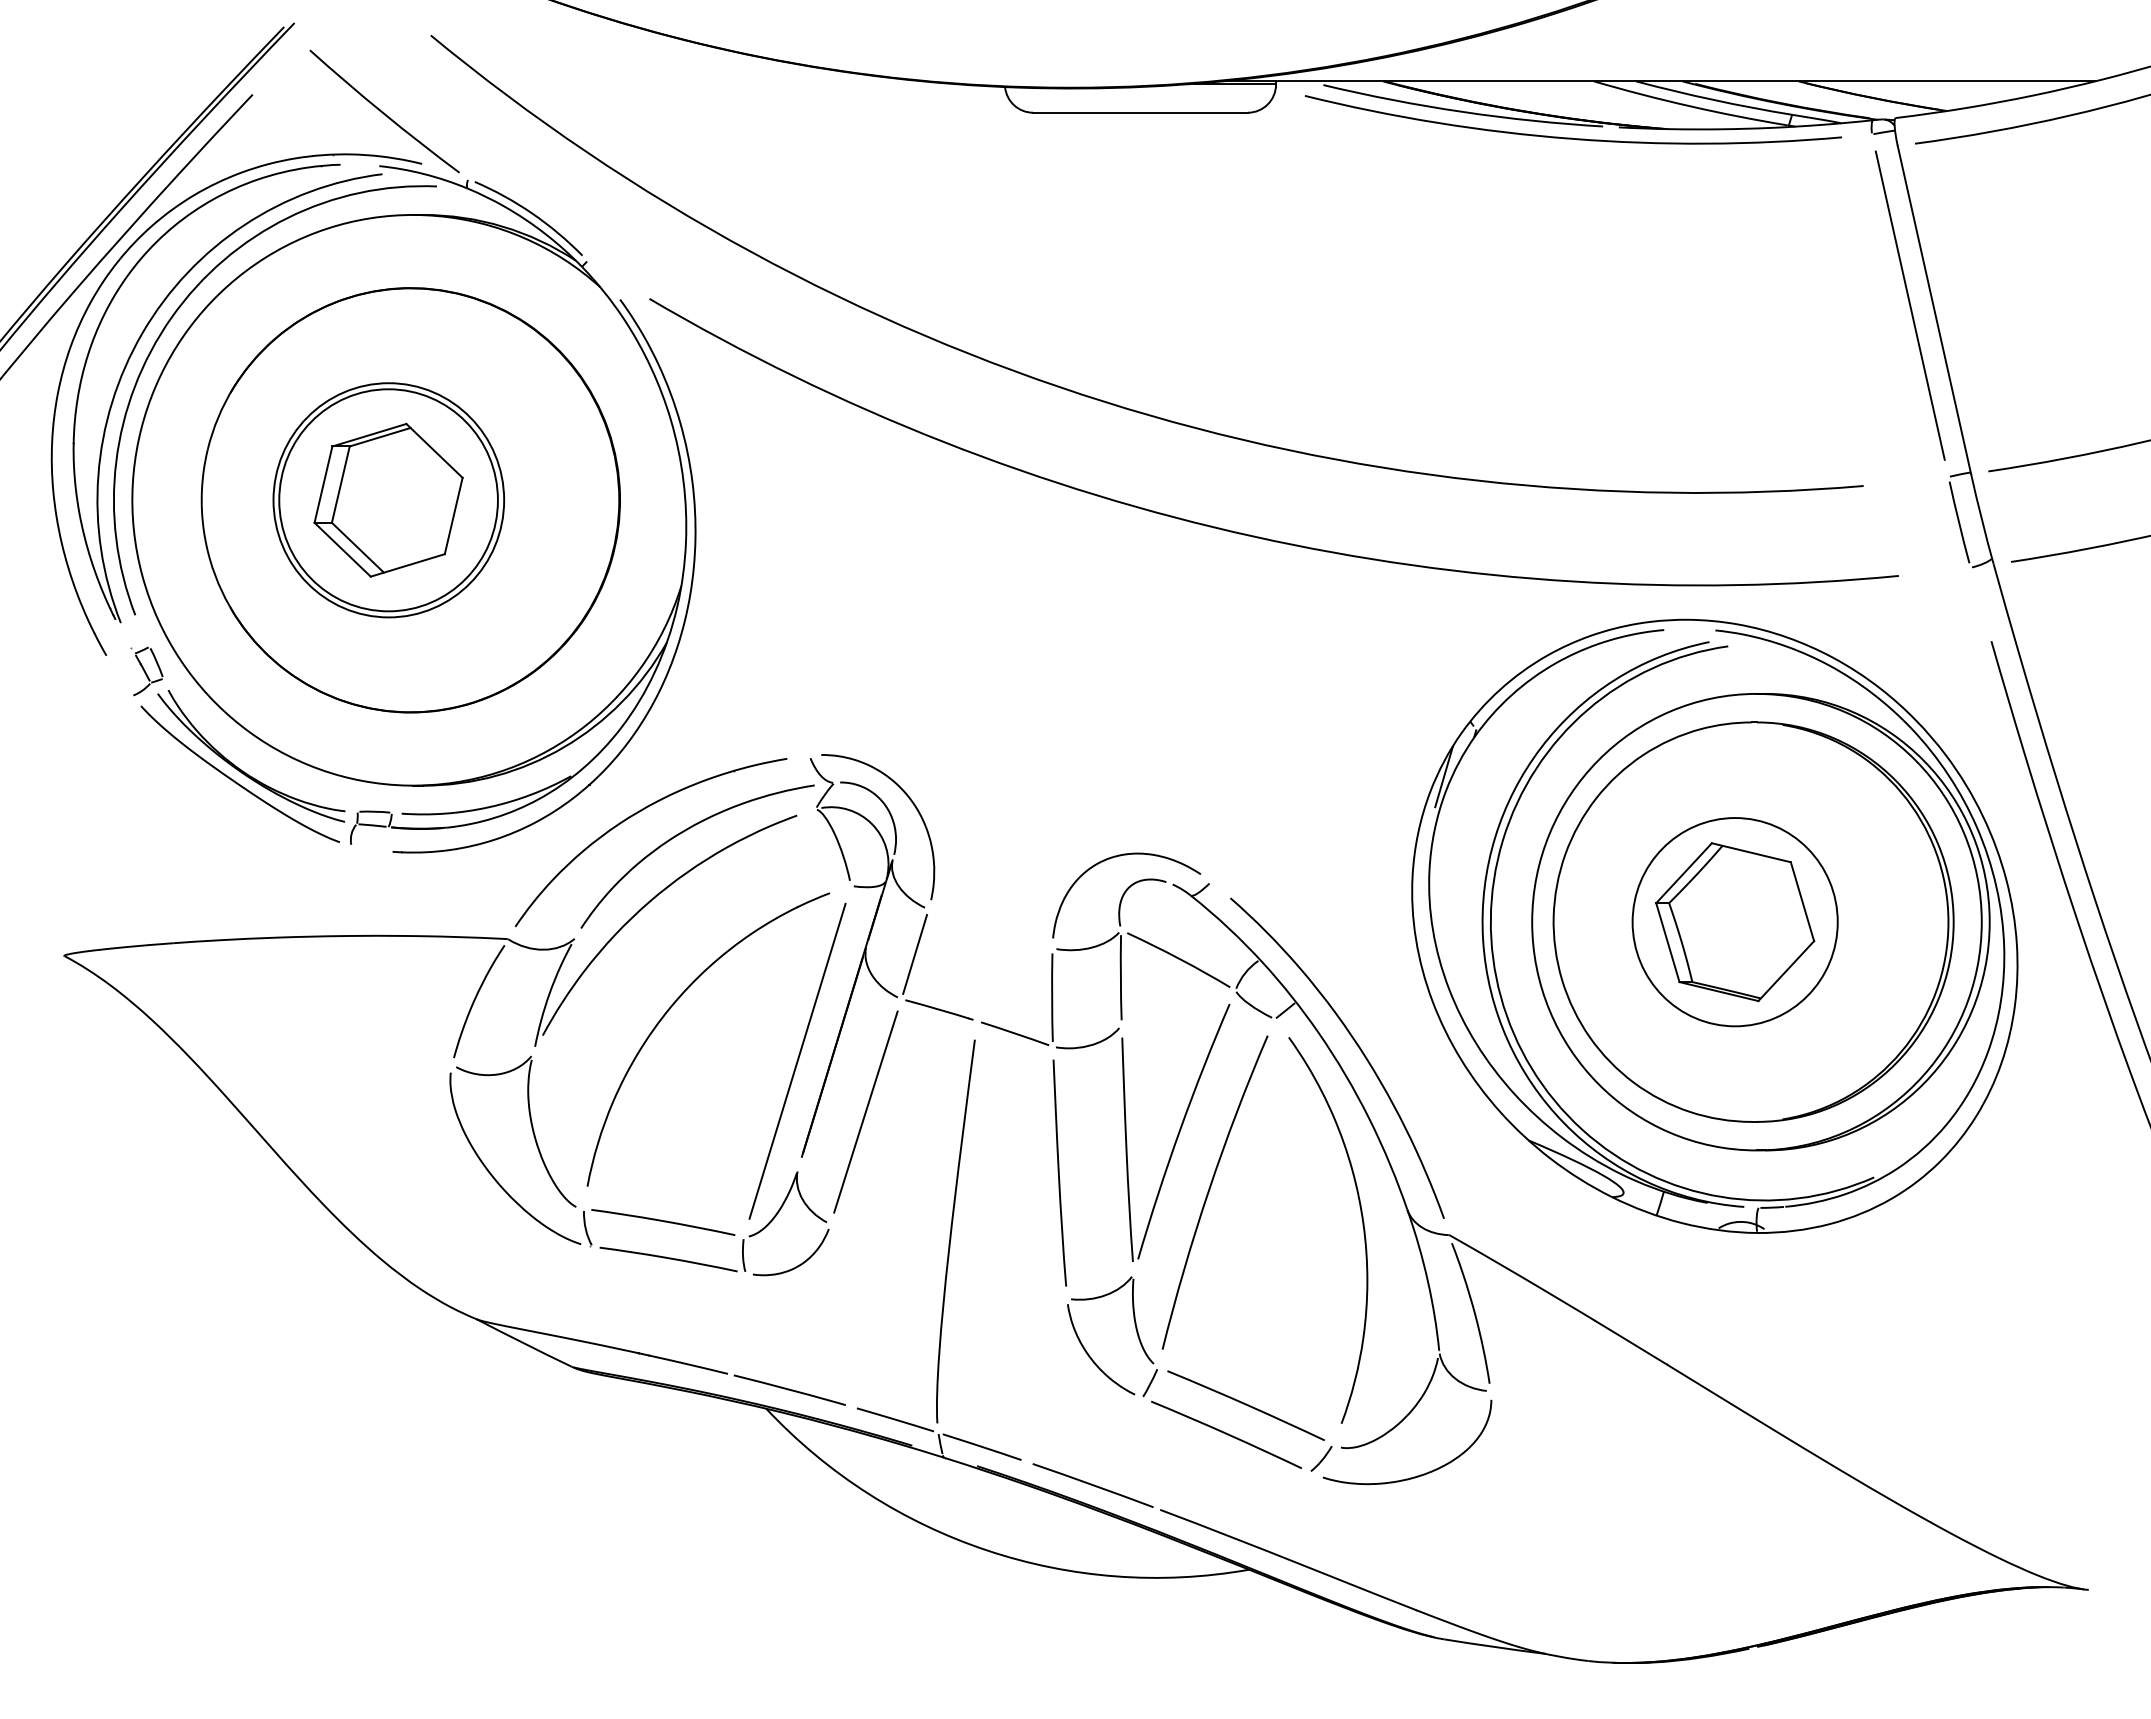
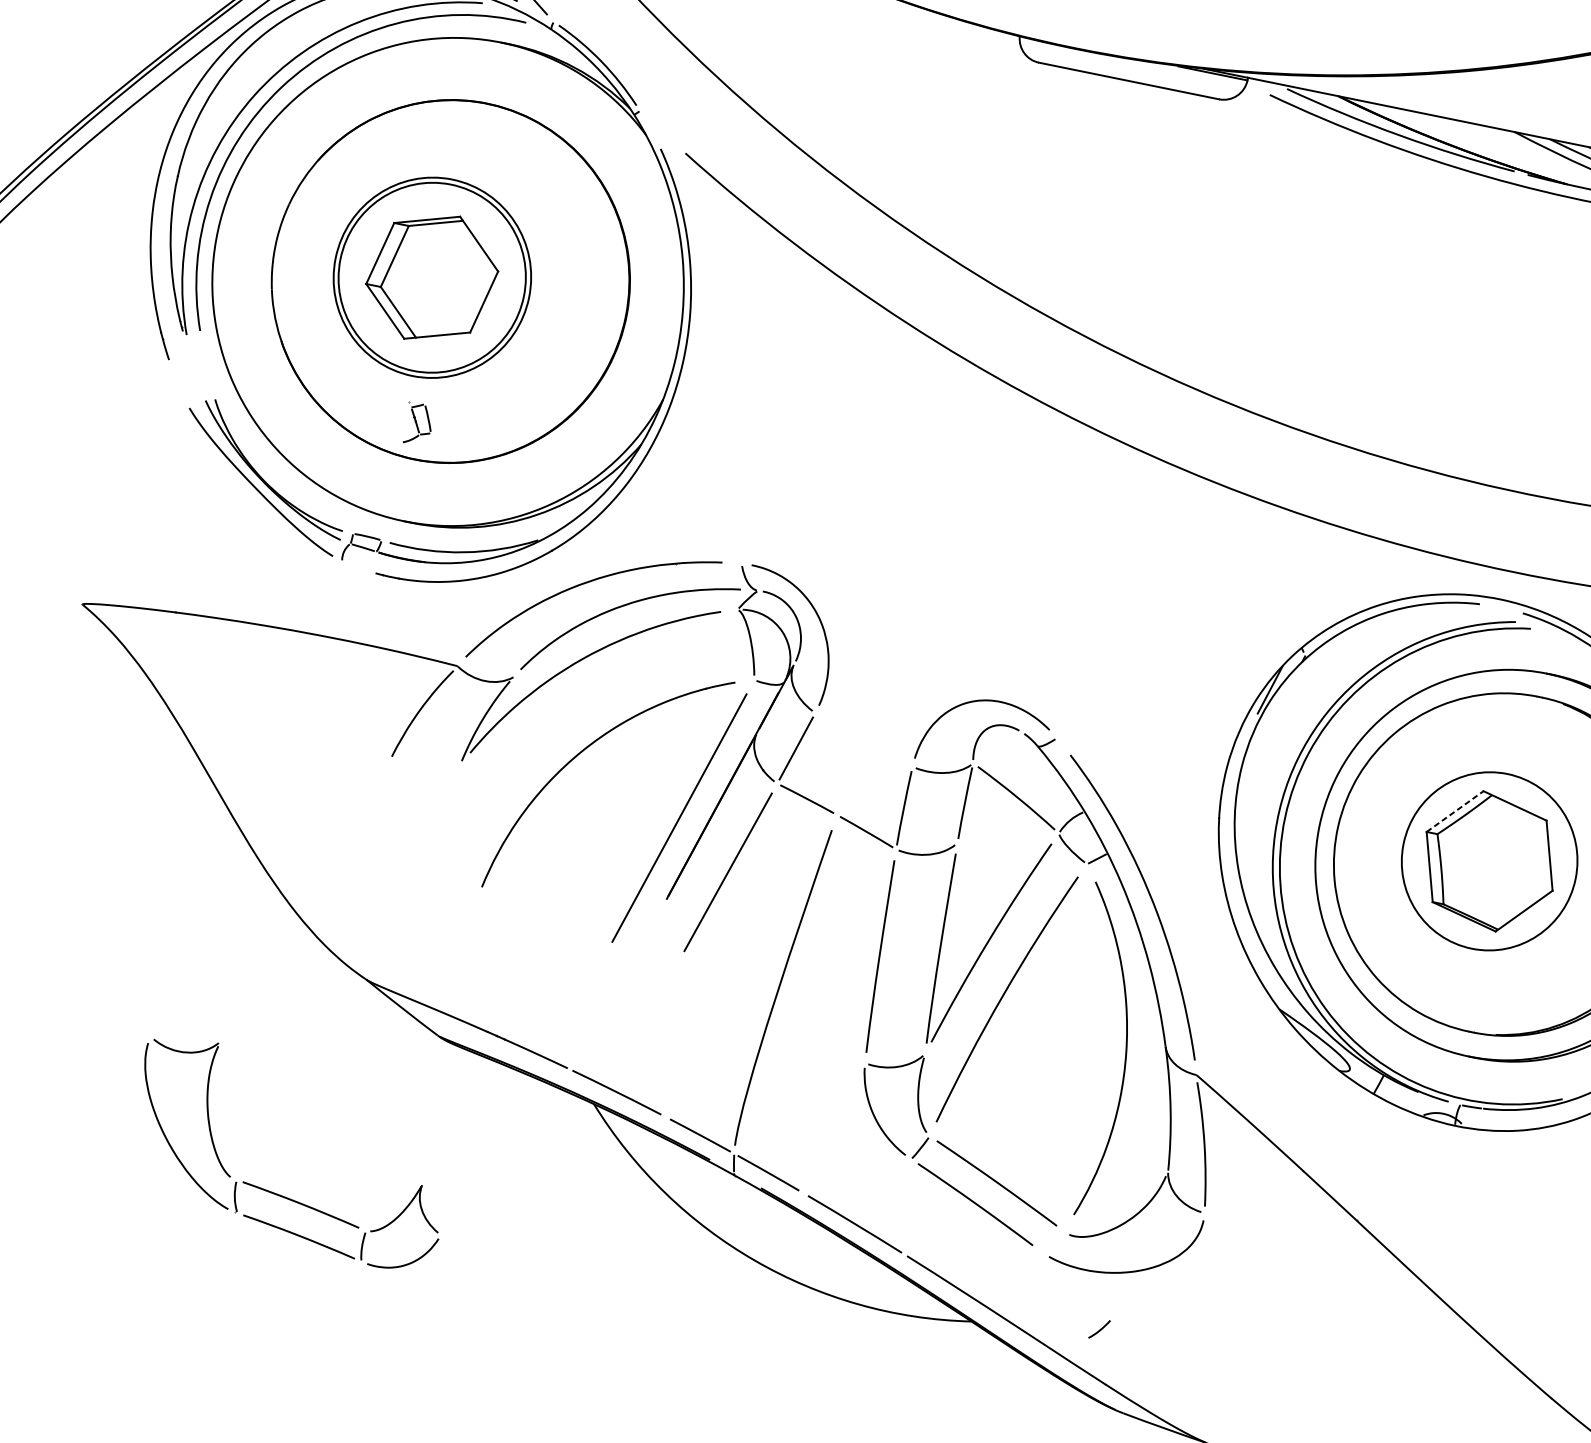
part: (146, 671) -> (418, 424), moved
line: (1684, 873) -> (1455, 811), solid -> dashed
part: (631, 1214) -> (275, 1192), moved
curve: (1322, 1458) -> (1100, 1329), moved

